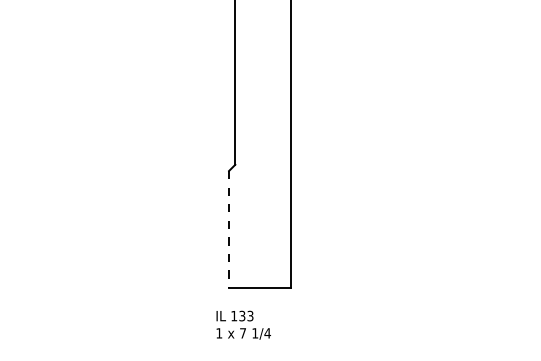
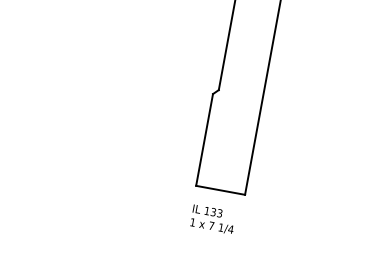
line: (229, 229) -> (204, 140), dashed -> solid
text: (243, 324) -> (213, 219), moved

